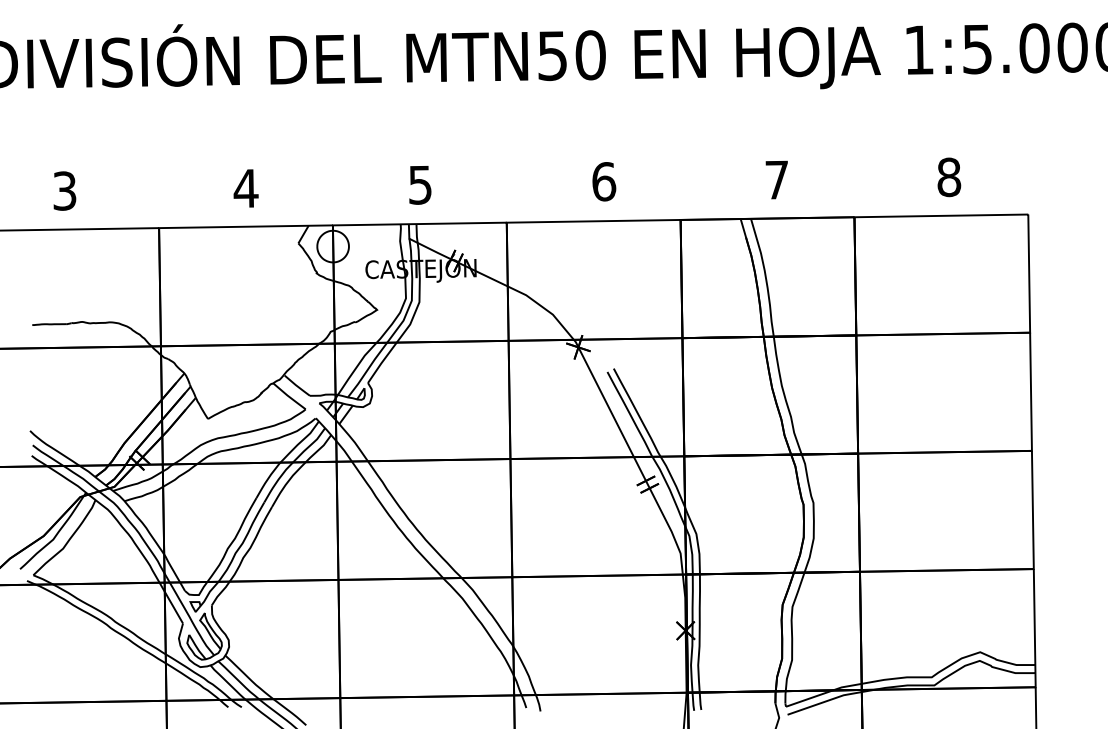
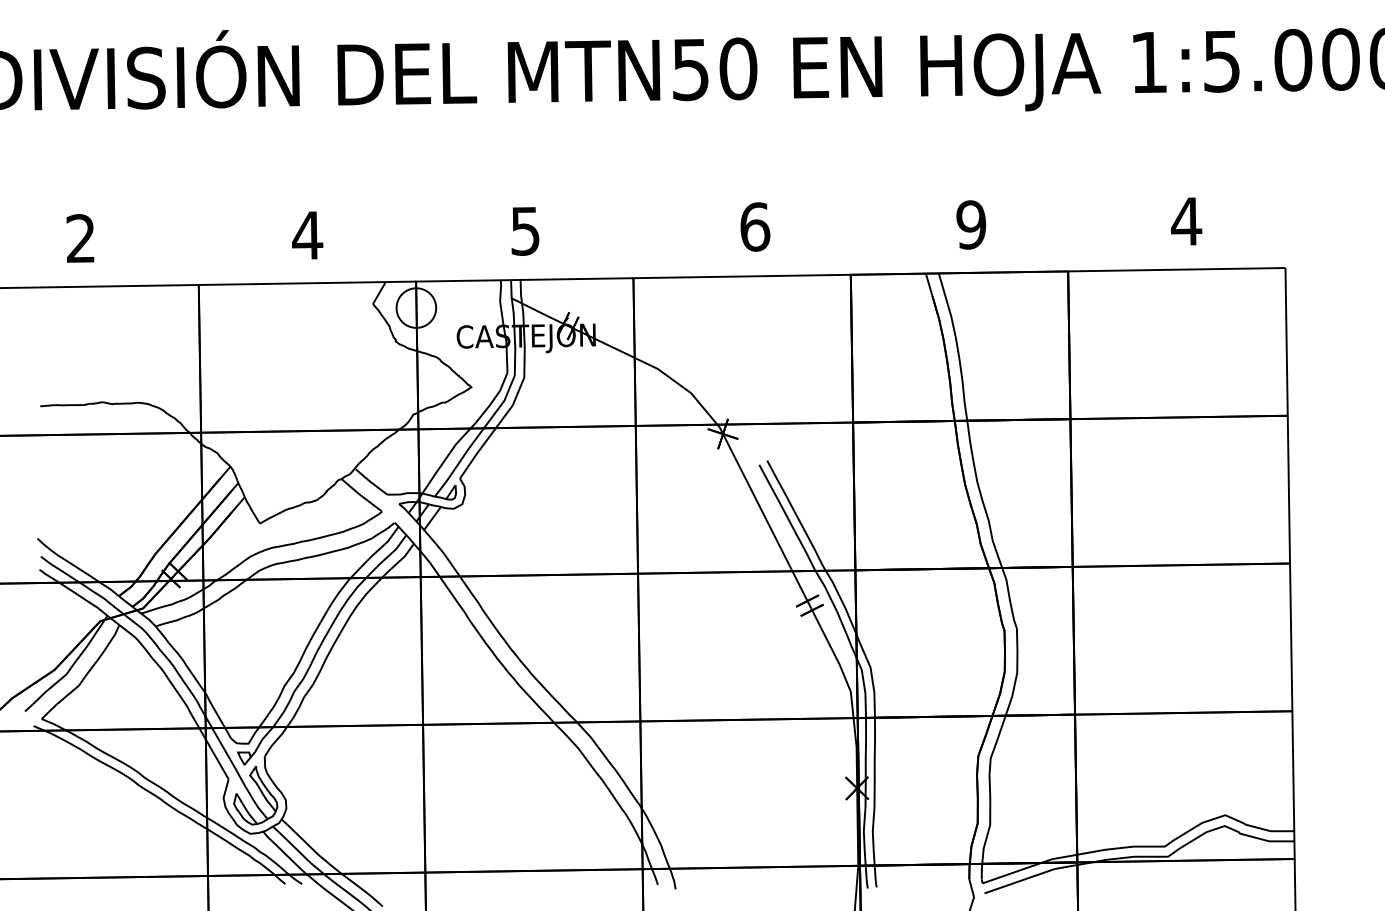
text: (948, 177) -> (1185, 221), 8 -> 4
text: (776, 179) -> (970, 224), 7 -> 9
text: (64, 190) -> (80, 237), 3 -> 2

